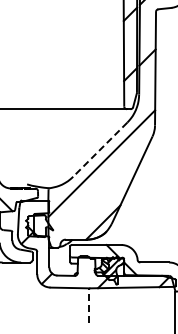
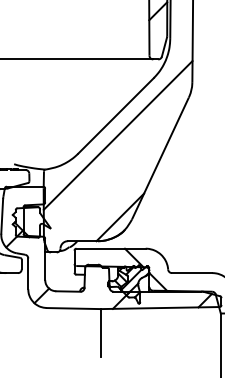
line: (99, 150) -> (114, 116), dashed -> solid
line: (89, 305) -> (101, 332), dashed -> solid

